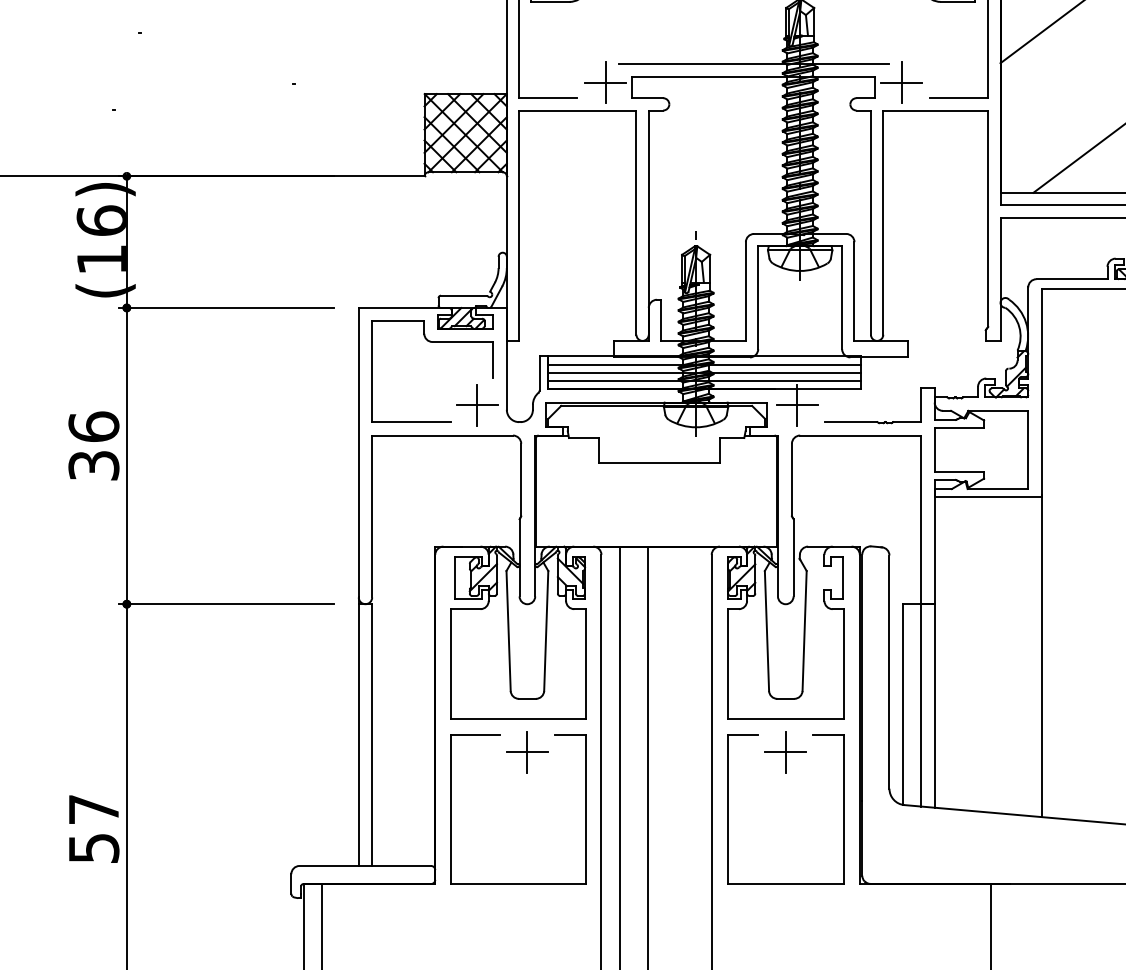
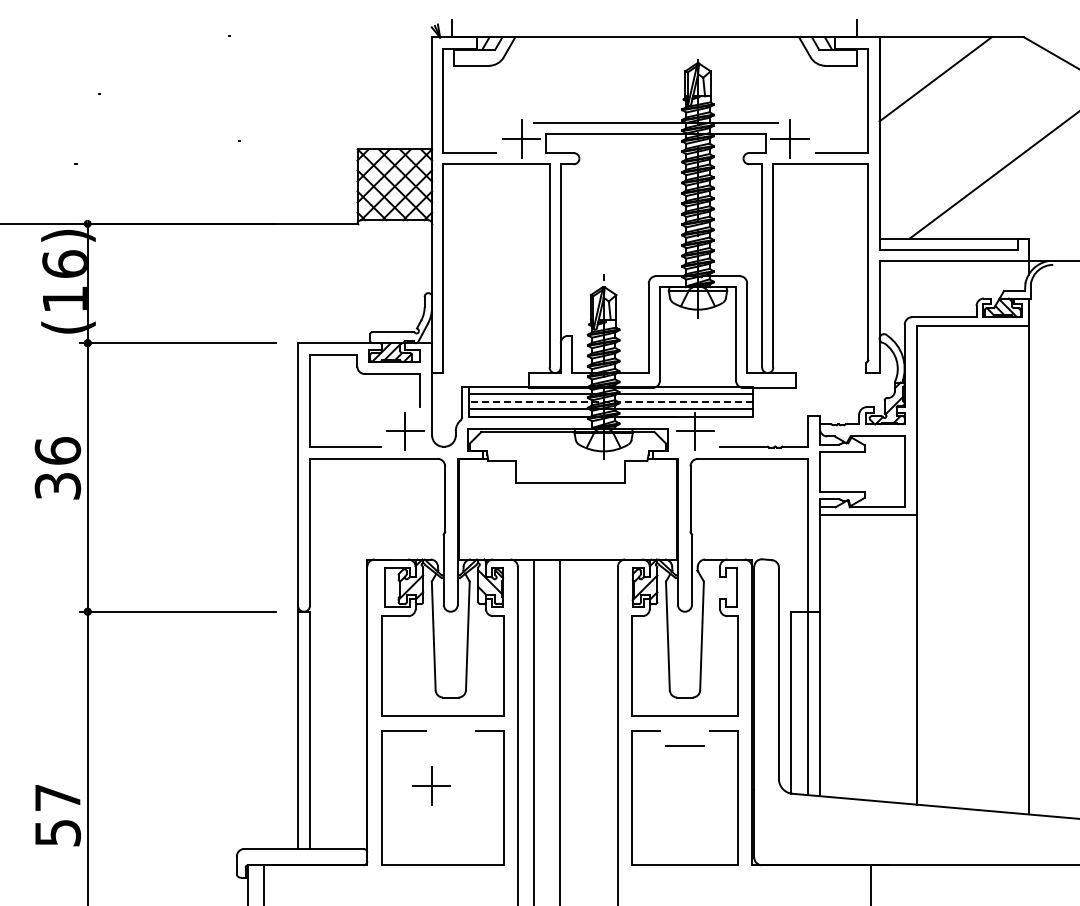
line: (704, 372) -> (611, 401), solid -> dashed
part: (527, 751) -> (431, 785), moved
line: (785, 751) -> (684, 745), removed

